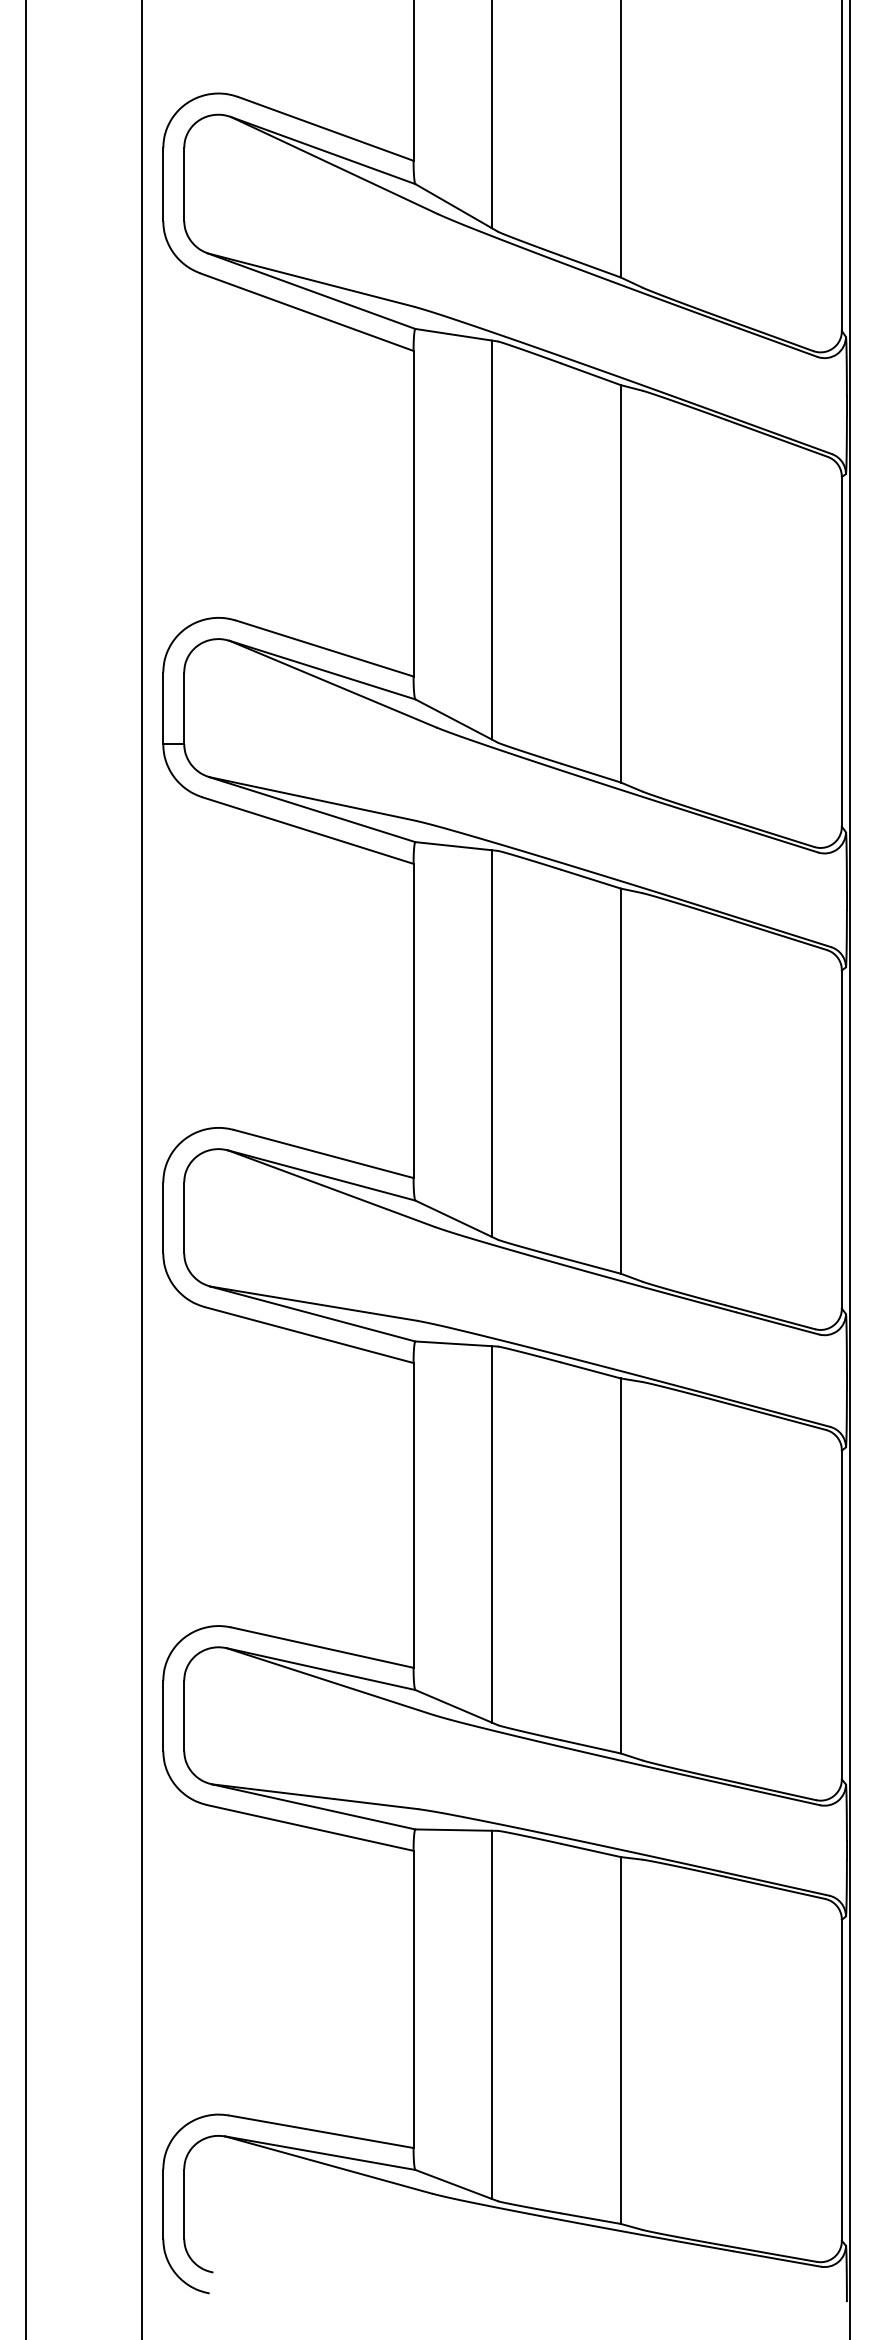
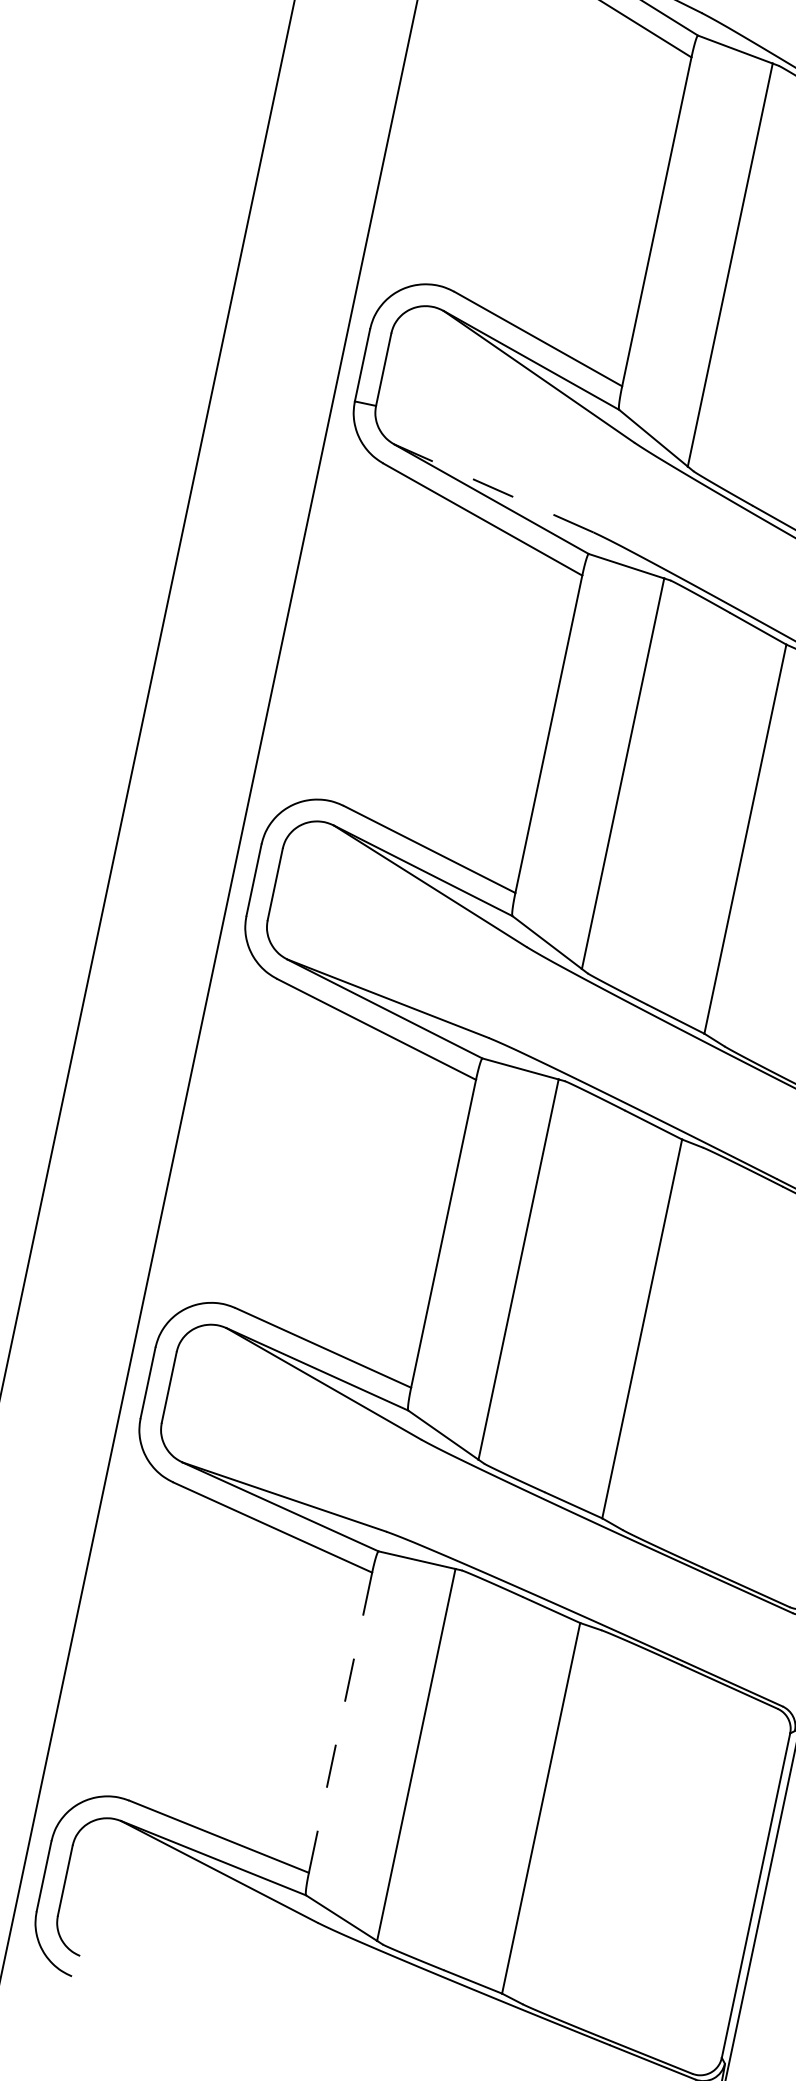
line: (312, 798) -> (494, 488), solid -> dashed
line: (413, 1999) -> (340, 1722), solid -> dashed

